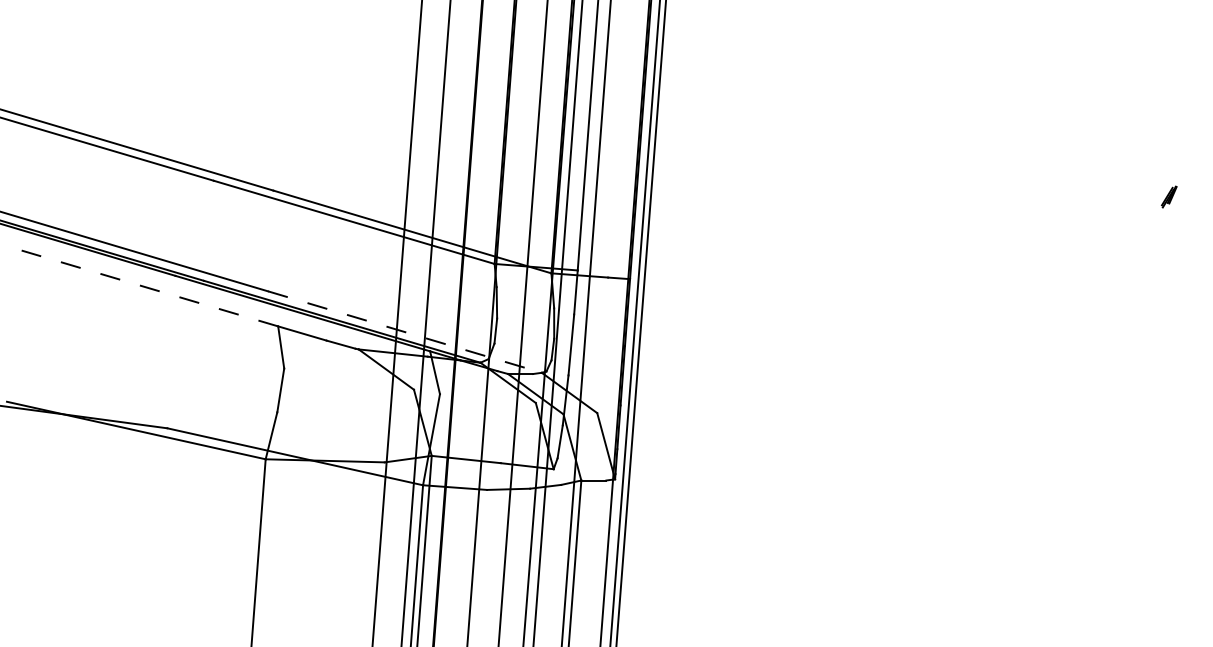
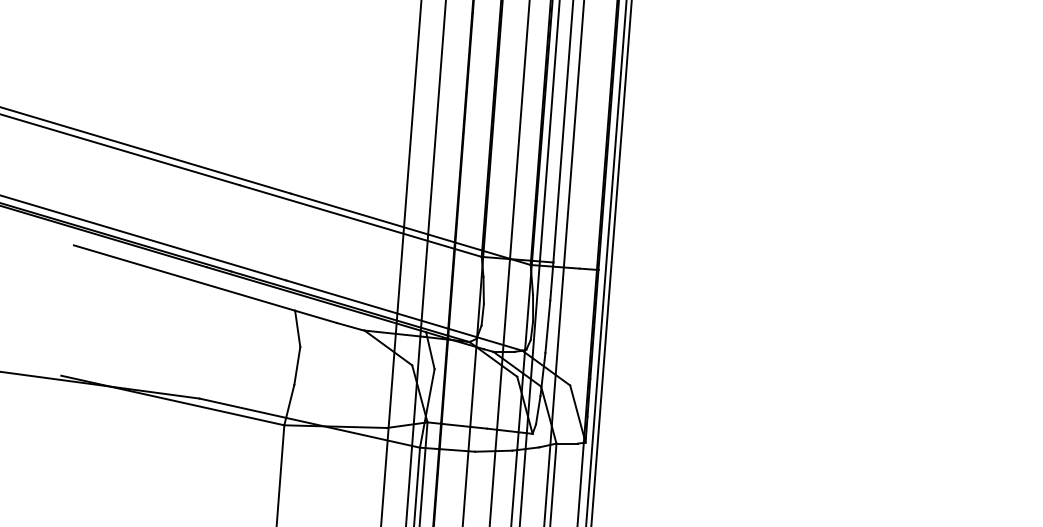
line: (149, 288) -> (184, 278), dashed -> solid
line: (404, 332) -> (404, 315), dashed -> solid

